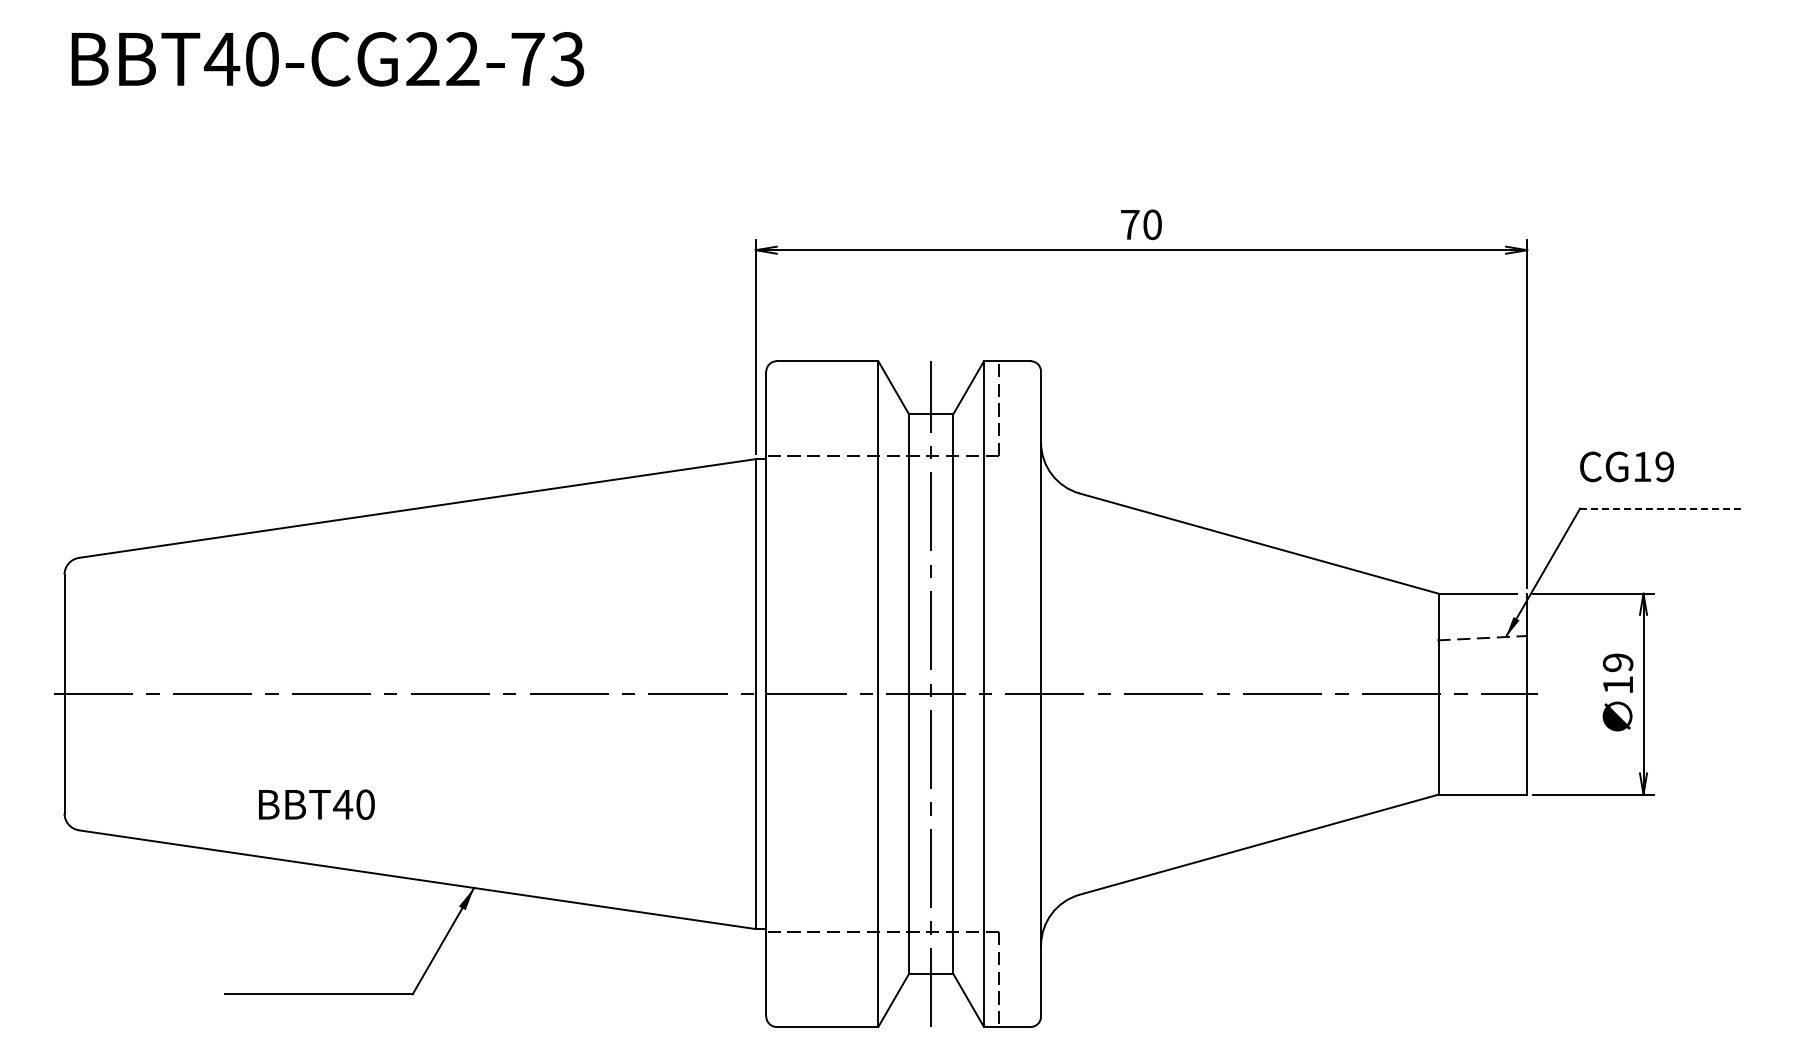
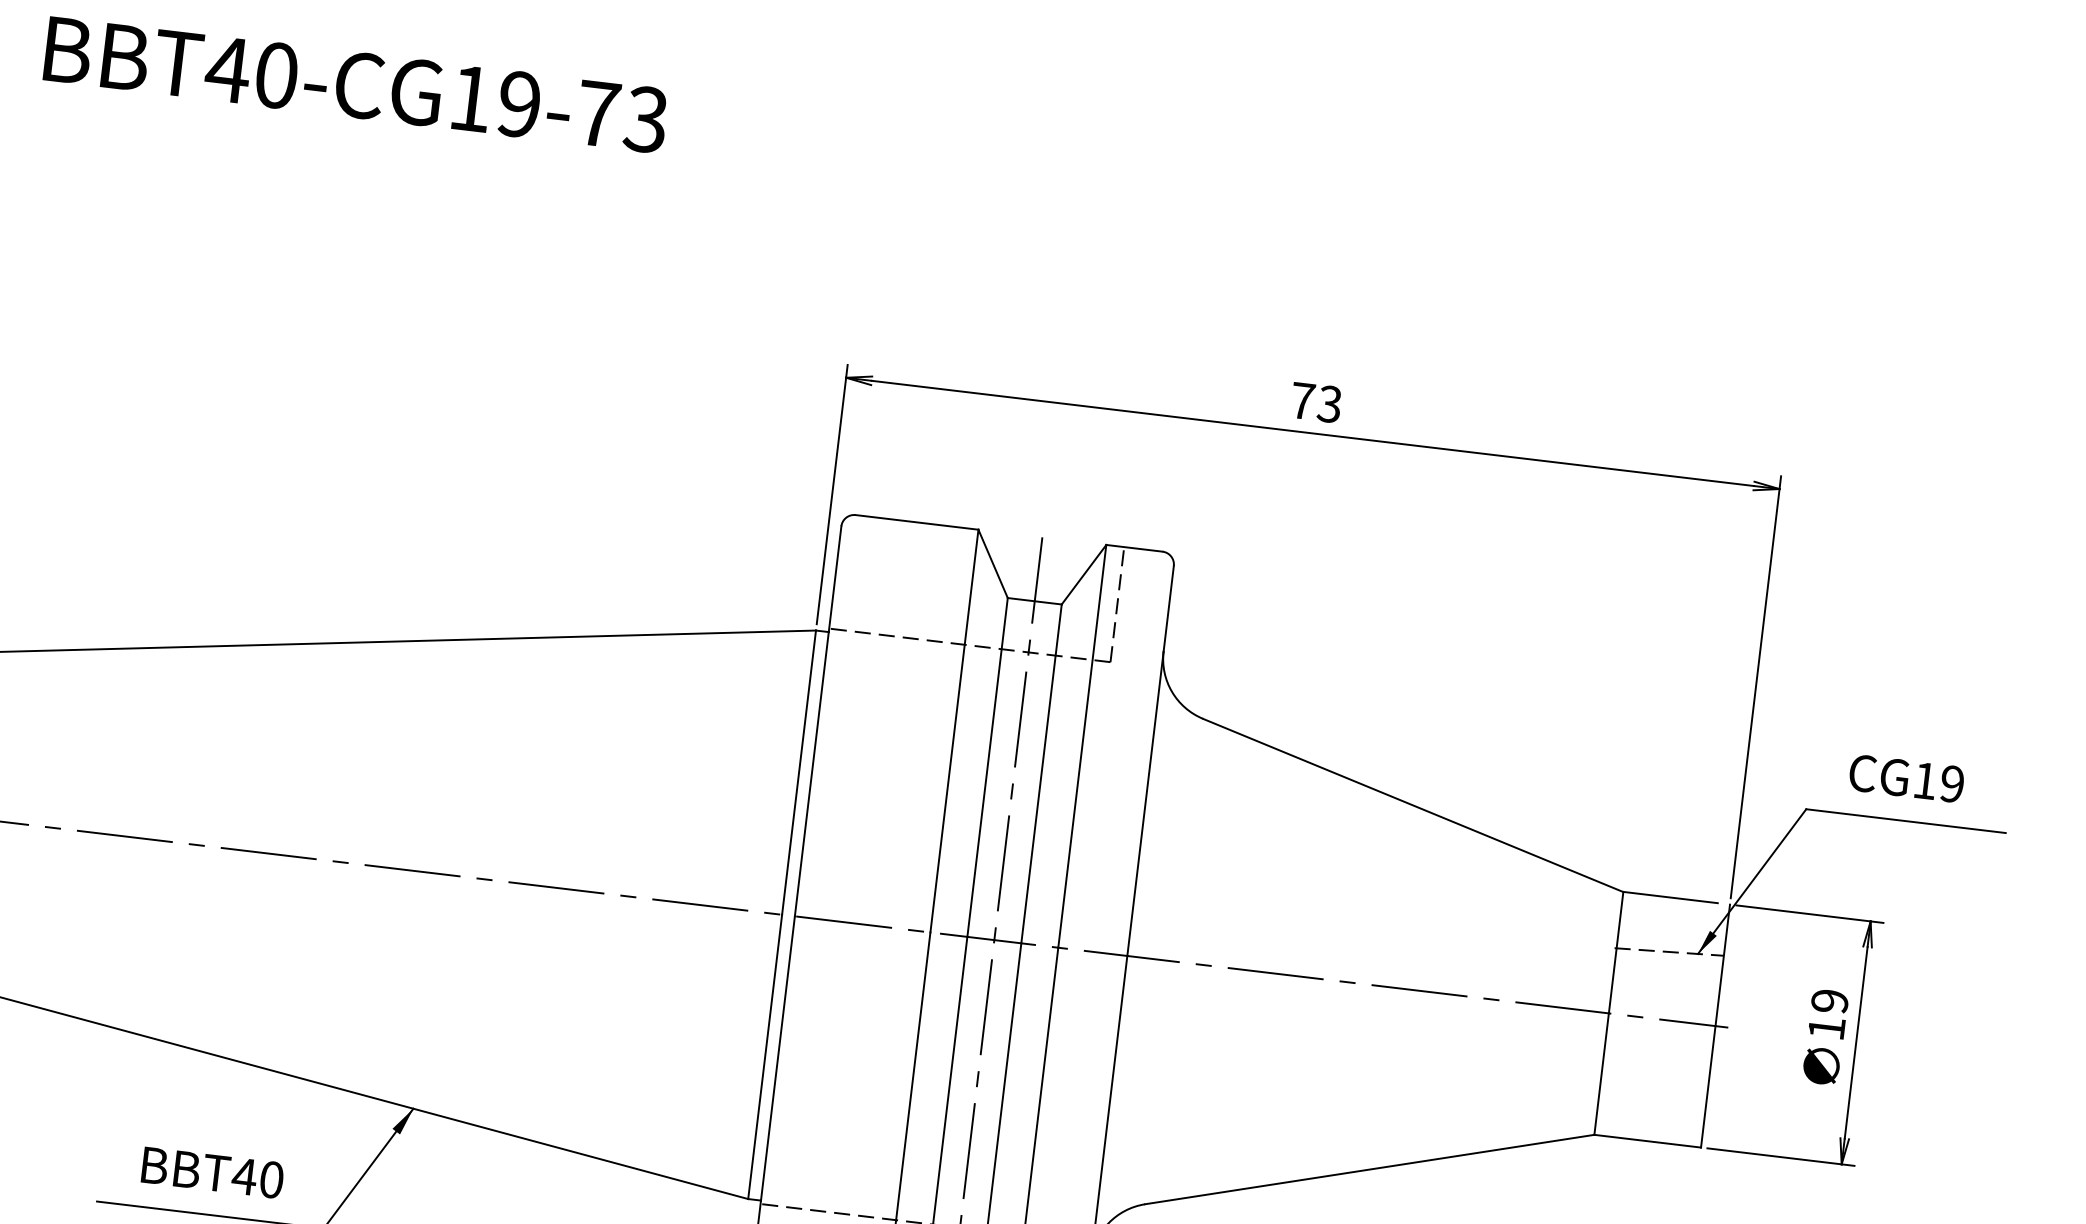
text: (442, 59) -> (494, 101), BBT40-CG22-73 -> BBT40-CG19-73
text: (1152, 224) -> (1329, 403), 70 -> 73
text: (1626, 466) -> (1906, 778), moved
line: (1663, 508) -> (1907, 821), dashed -> solid
text: (316, 804) -> (212, 1172), moved

